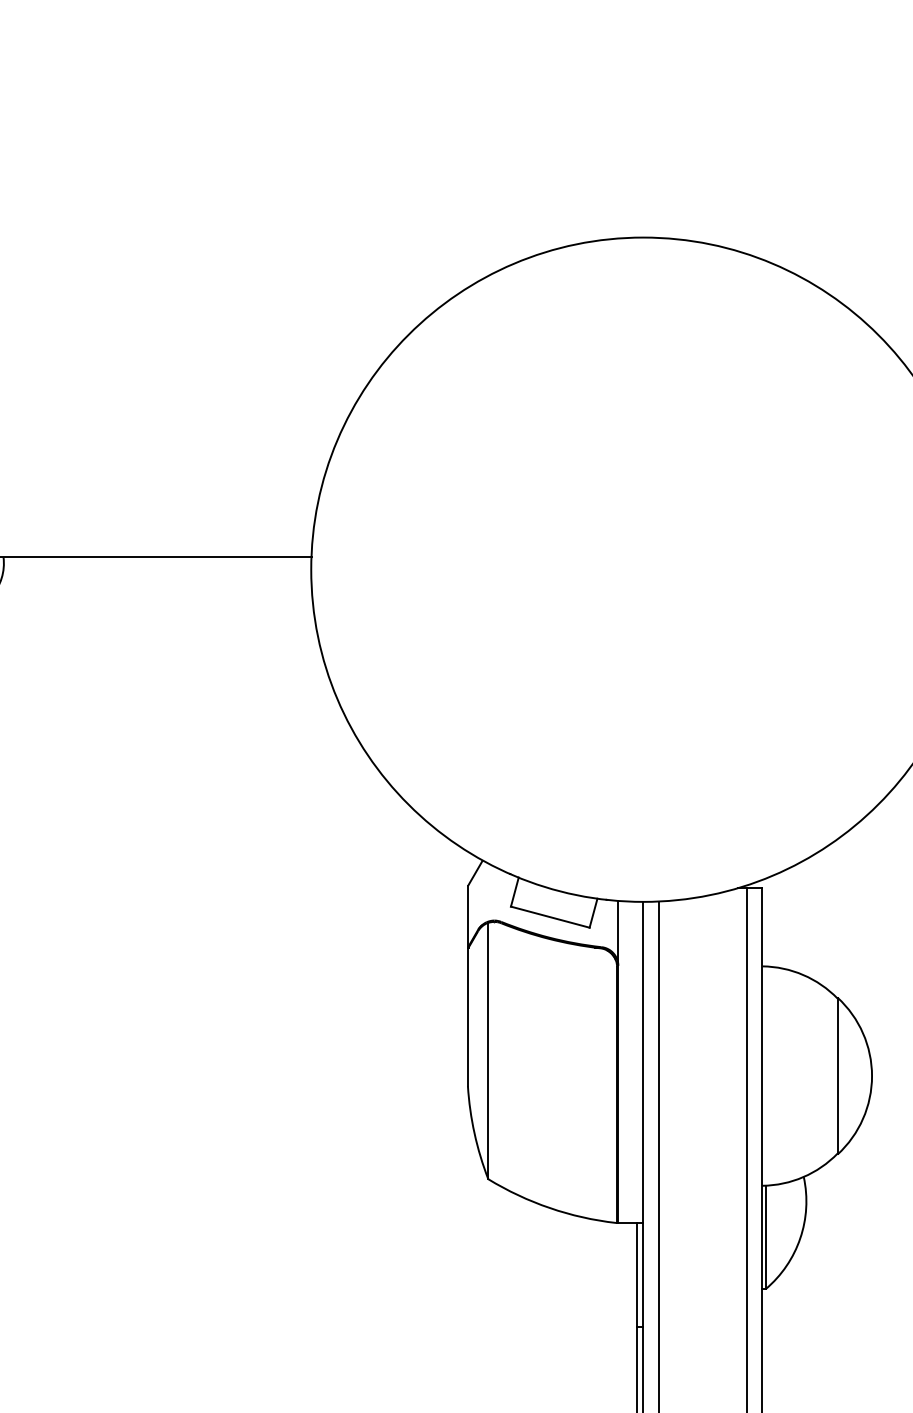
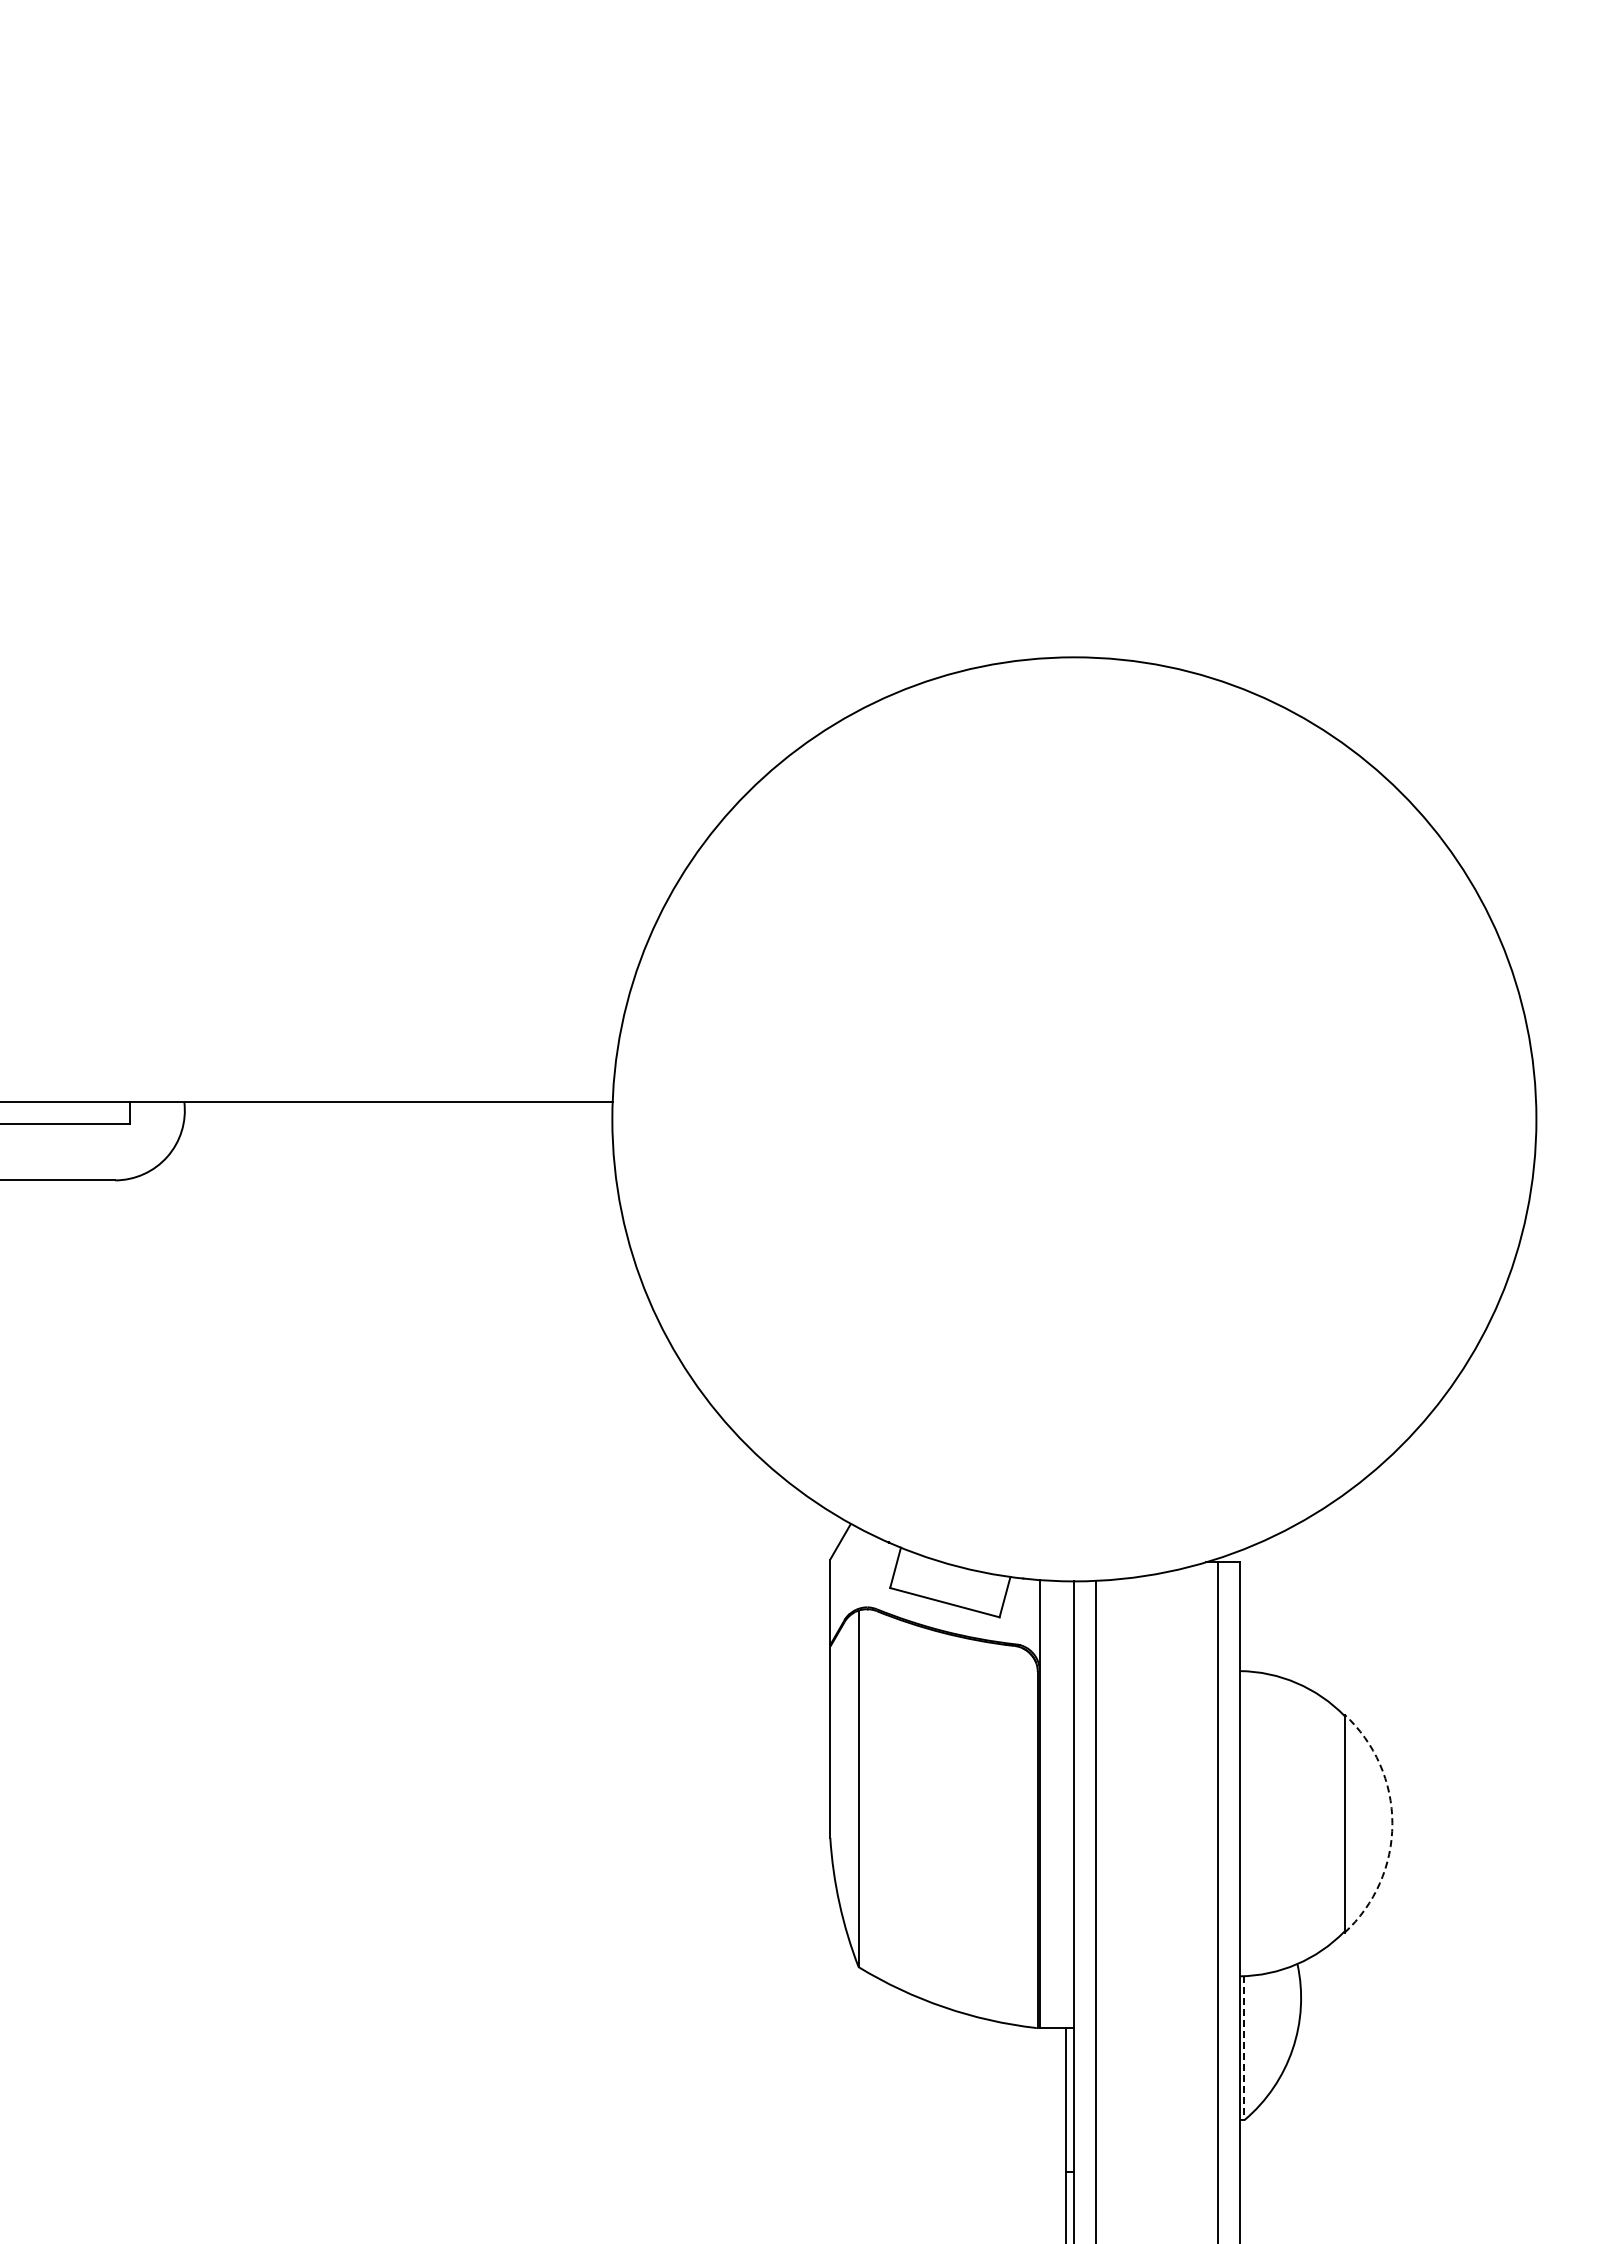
arc: (872, 1075) -> (1392, 1823), solid -> dashed
line: (765, 1237) -> (1244, 2048), solid -> dashed

